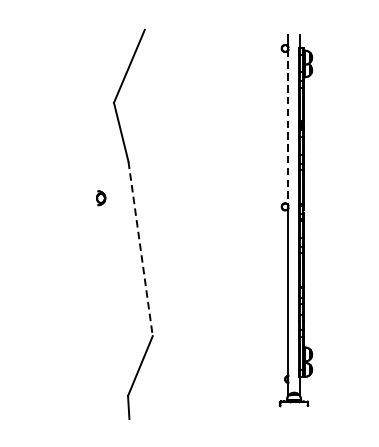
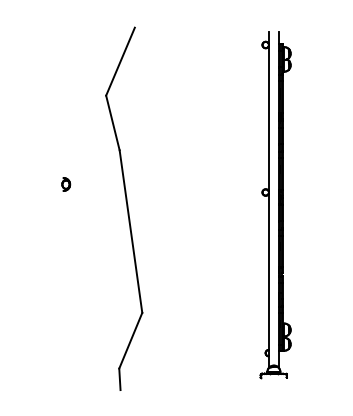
line: (288, 127) -> (268, 118), dashed -> solid
part: (101, 198) -> (66, 184), moved
line: (141, 249) -> (131, 232), dashed -> solid

